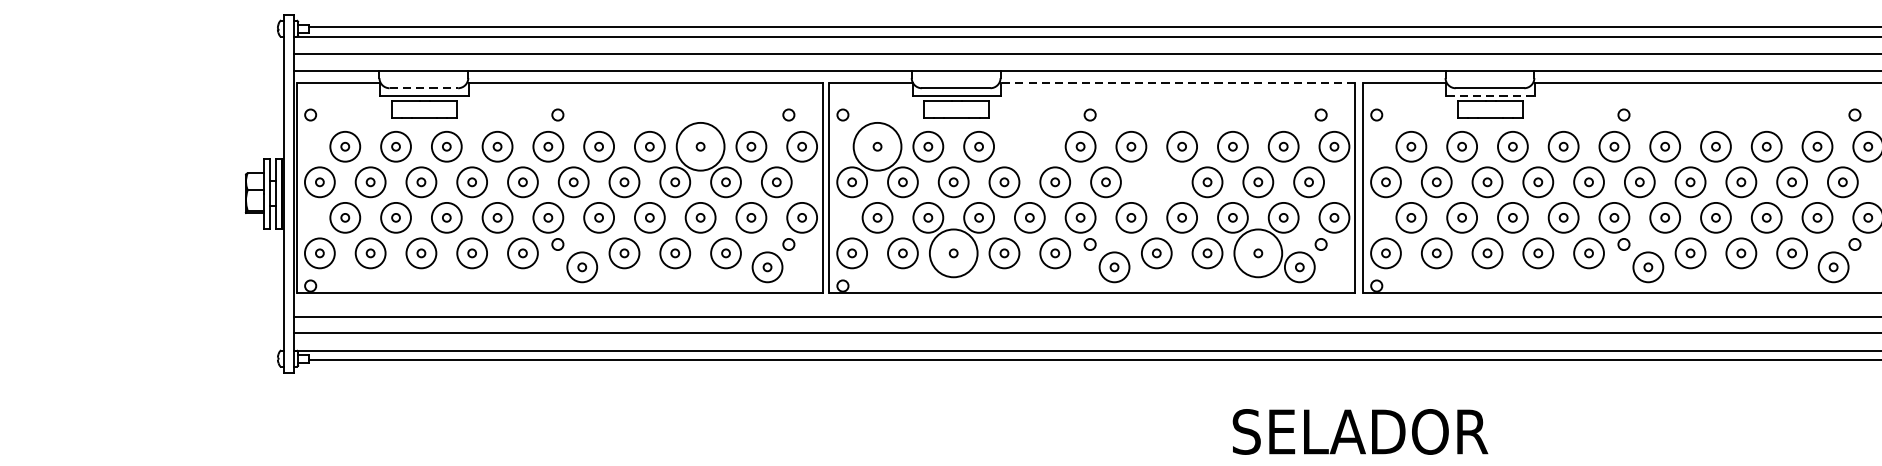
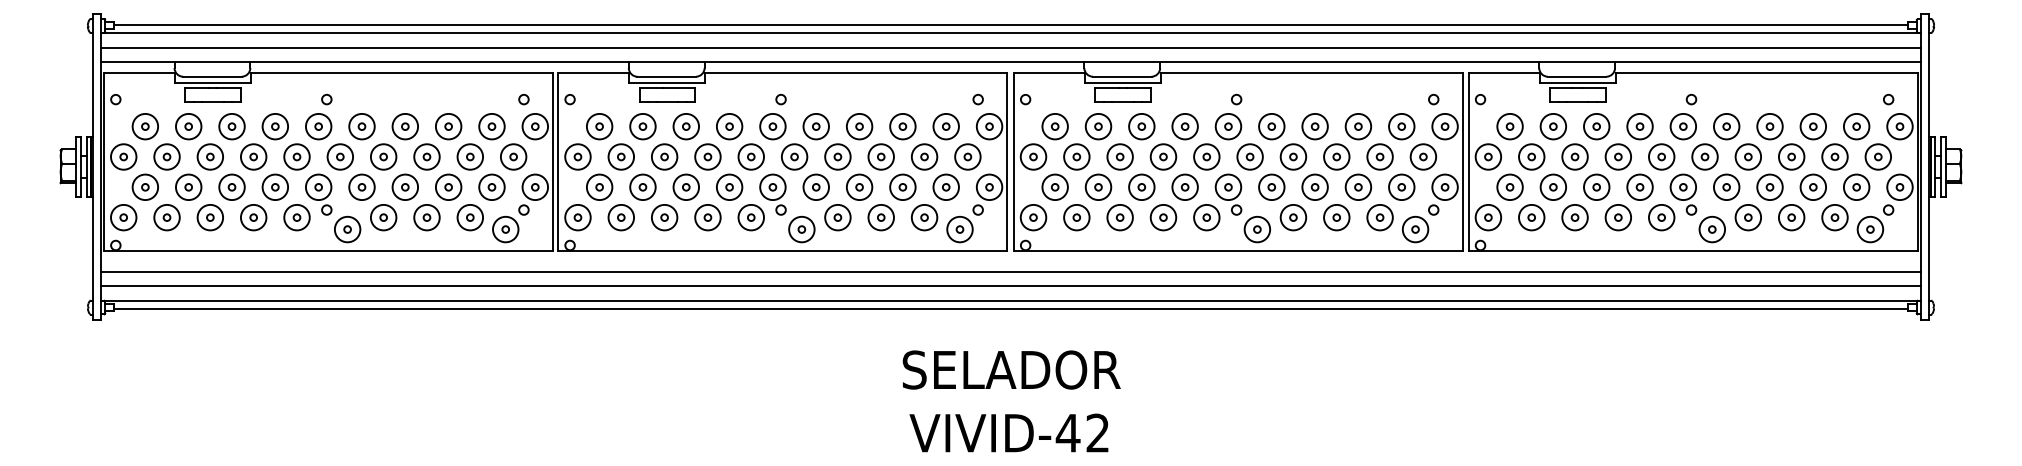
line: (1177, 83) -> (855, 72), dashed -> solid
line: (423, 87) -> (212, 76), dashed -> solid
line: (1490, 96) -> (1122, 83), dashed -> solid
circle: (700, 146) -> (448, 126), size x0.62
circle: (877, 146) -> (599, 126), size x0.62
part: (1029, 146) -> (729, 126), added
part: (1156, 181) -> (837, 156), added
circle: (953, 253) -> (664, 217), size x0.62
circle: (1258, 253) -> (924, 217), size x0.62

